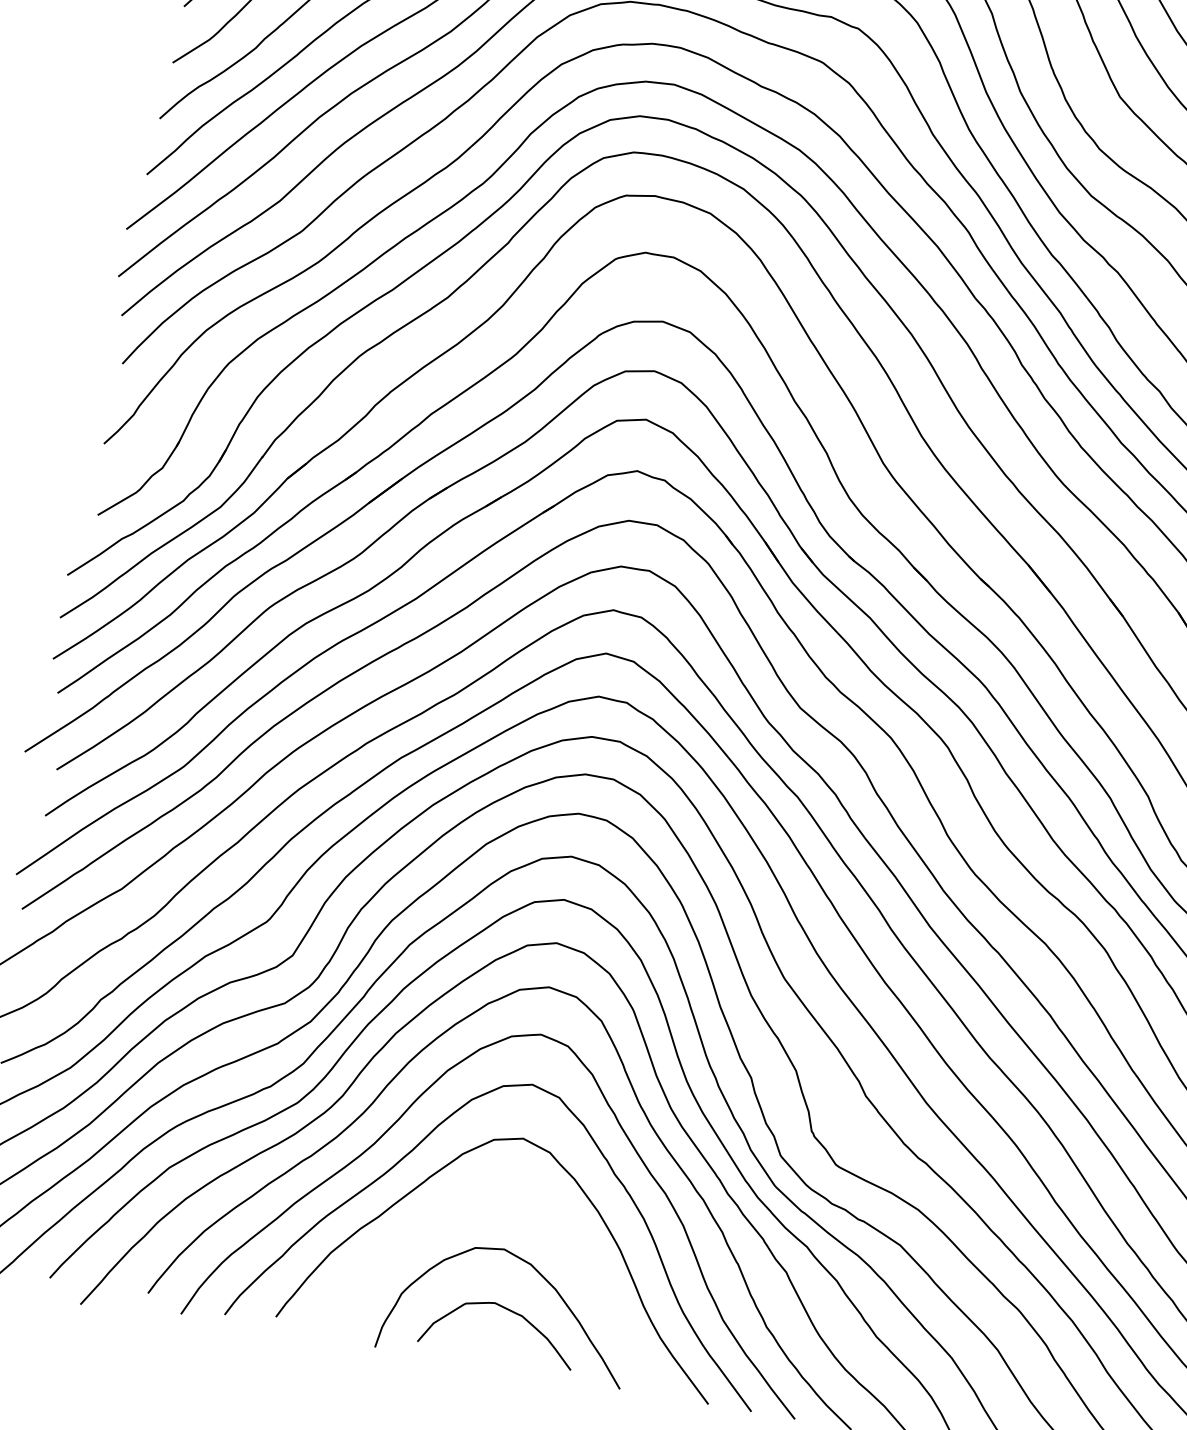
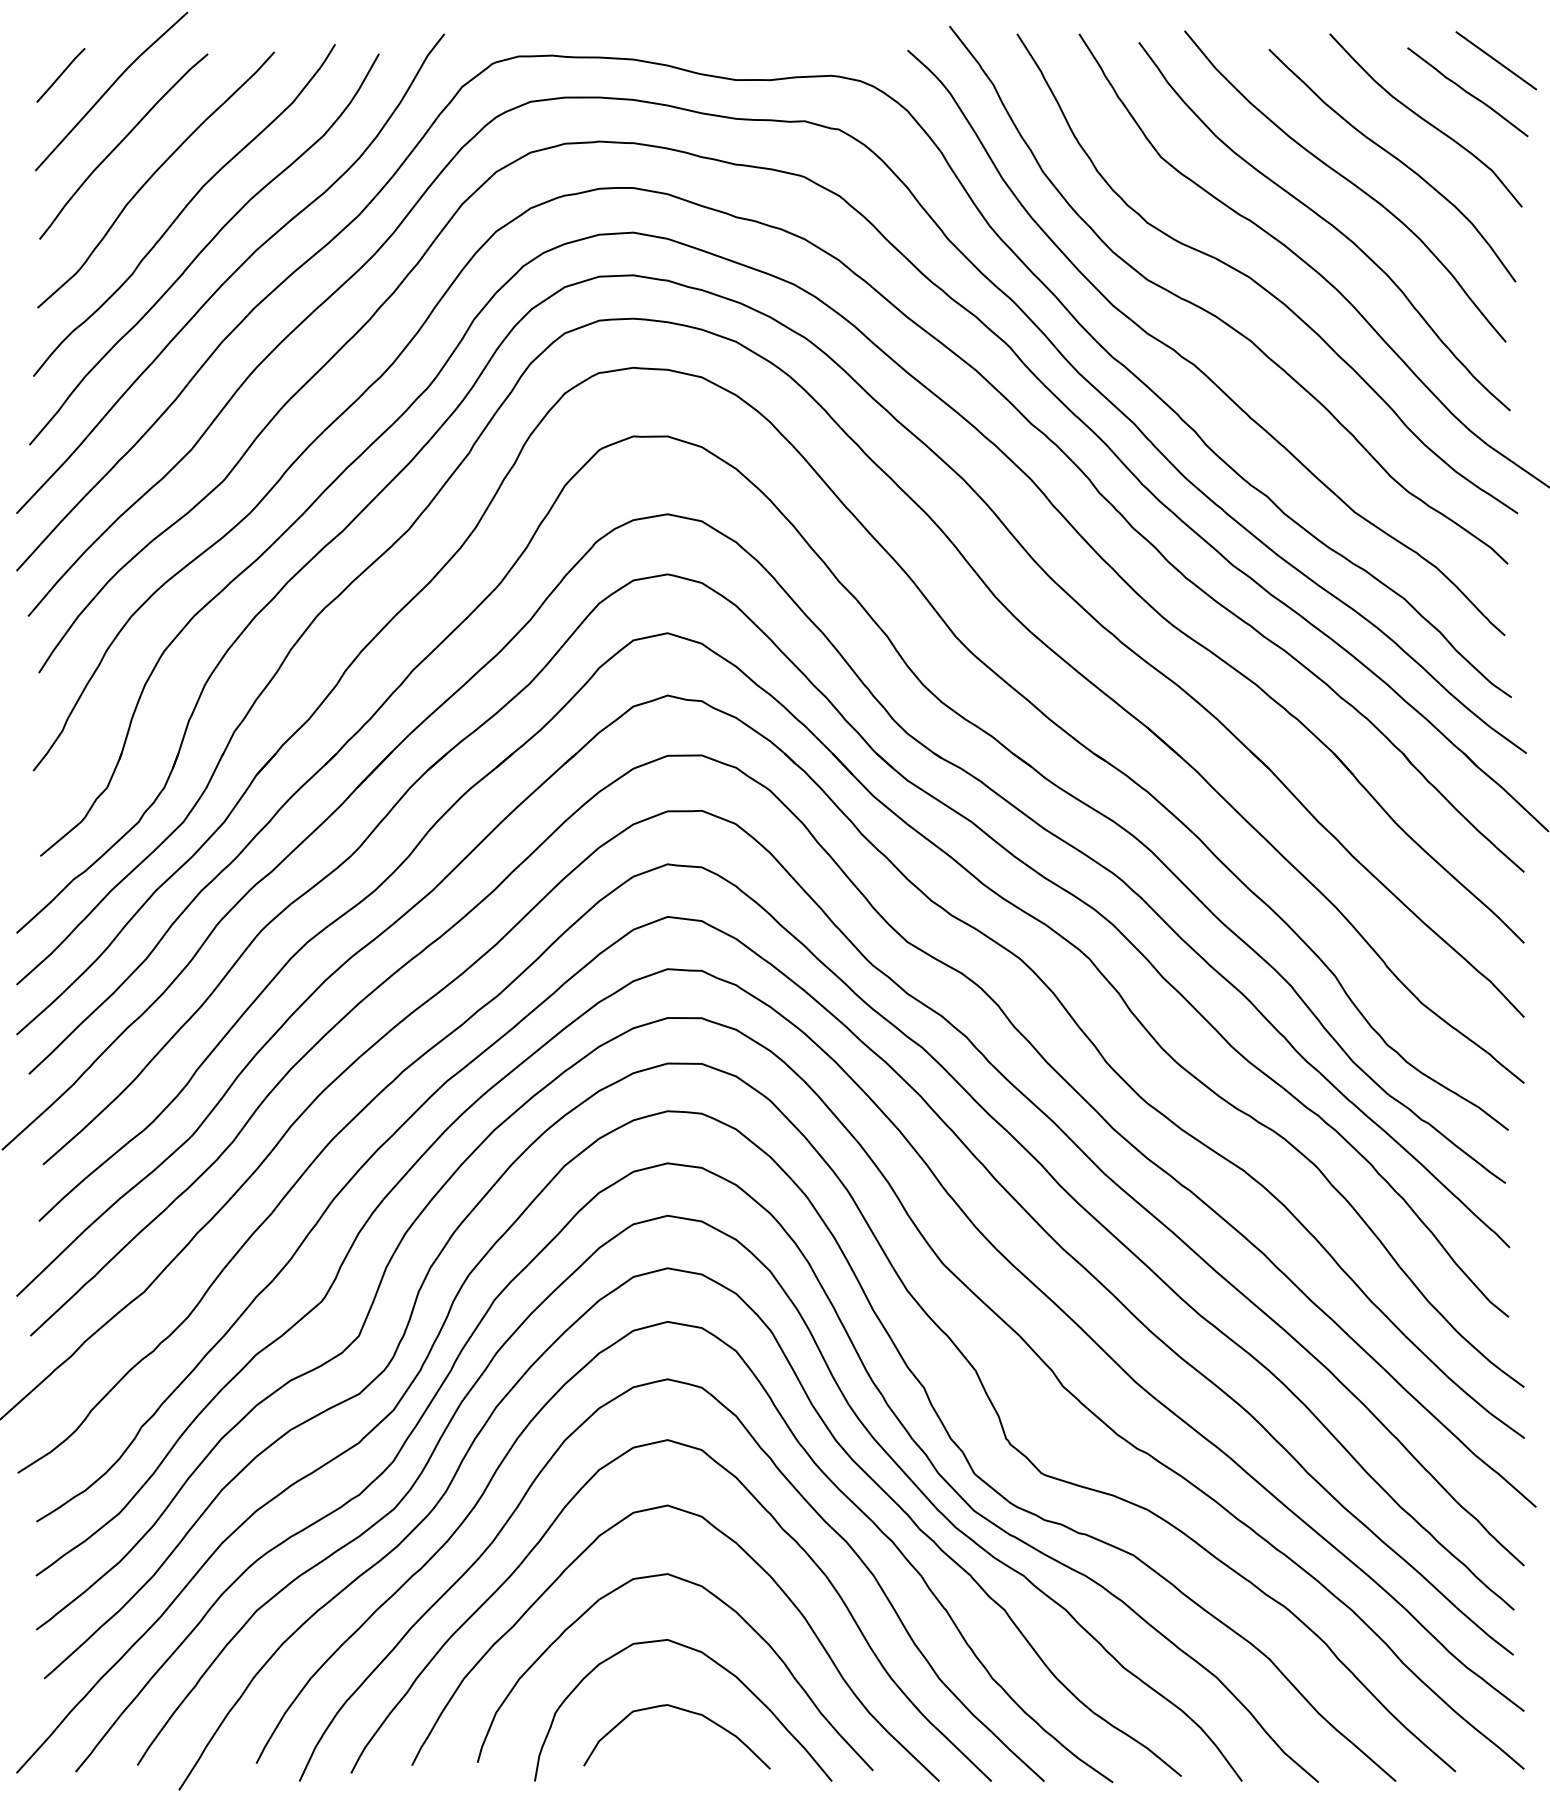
curve: (556, 1229) -> (725, 1605), added

